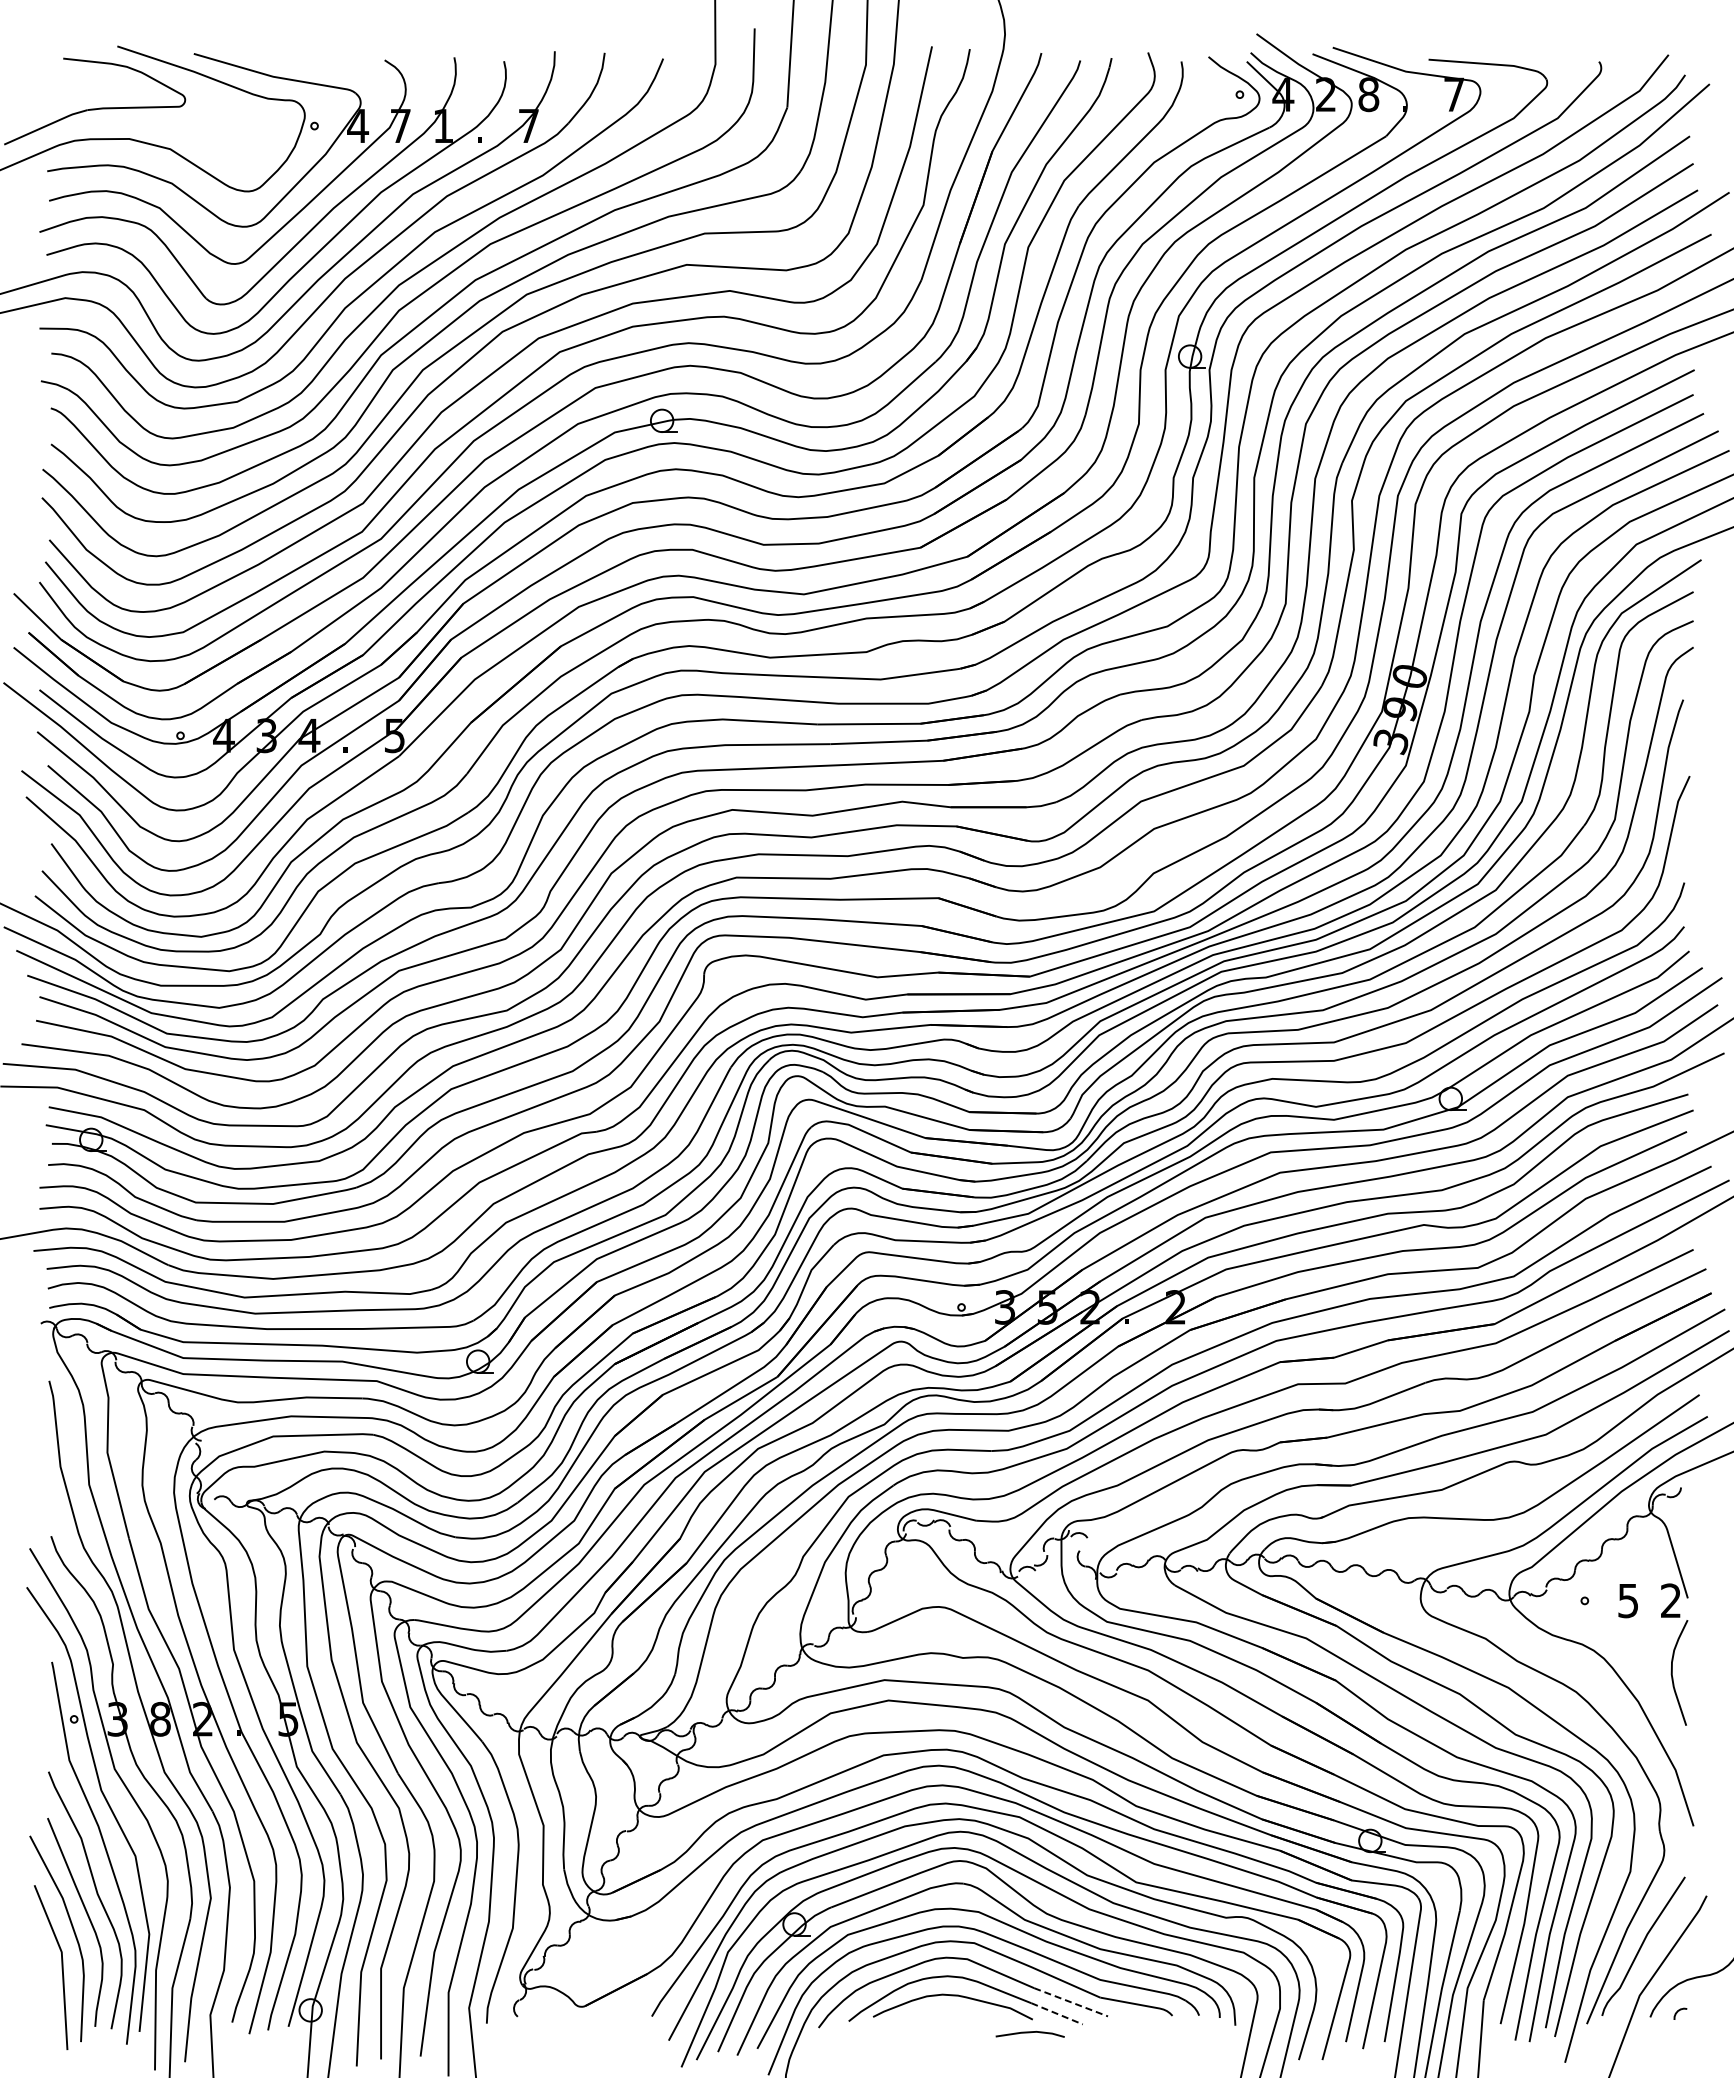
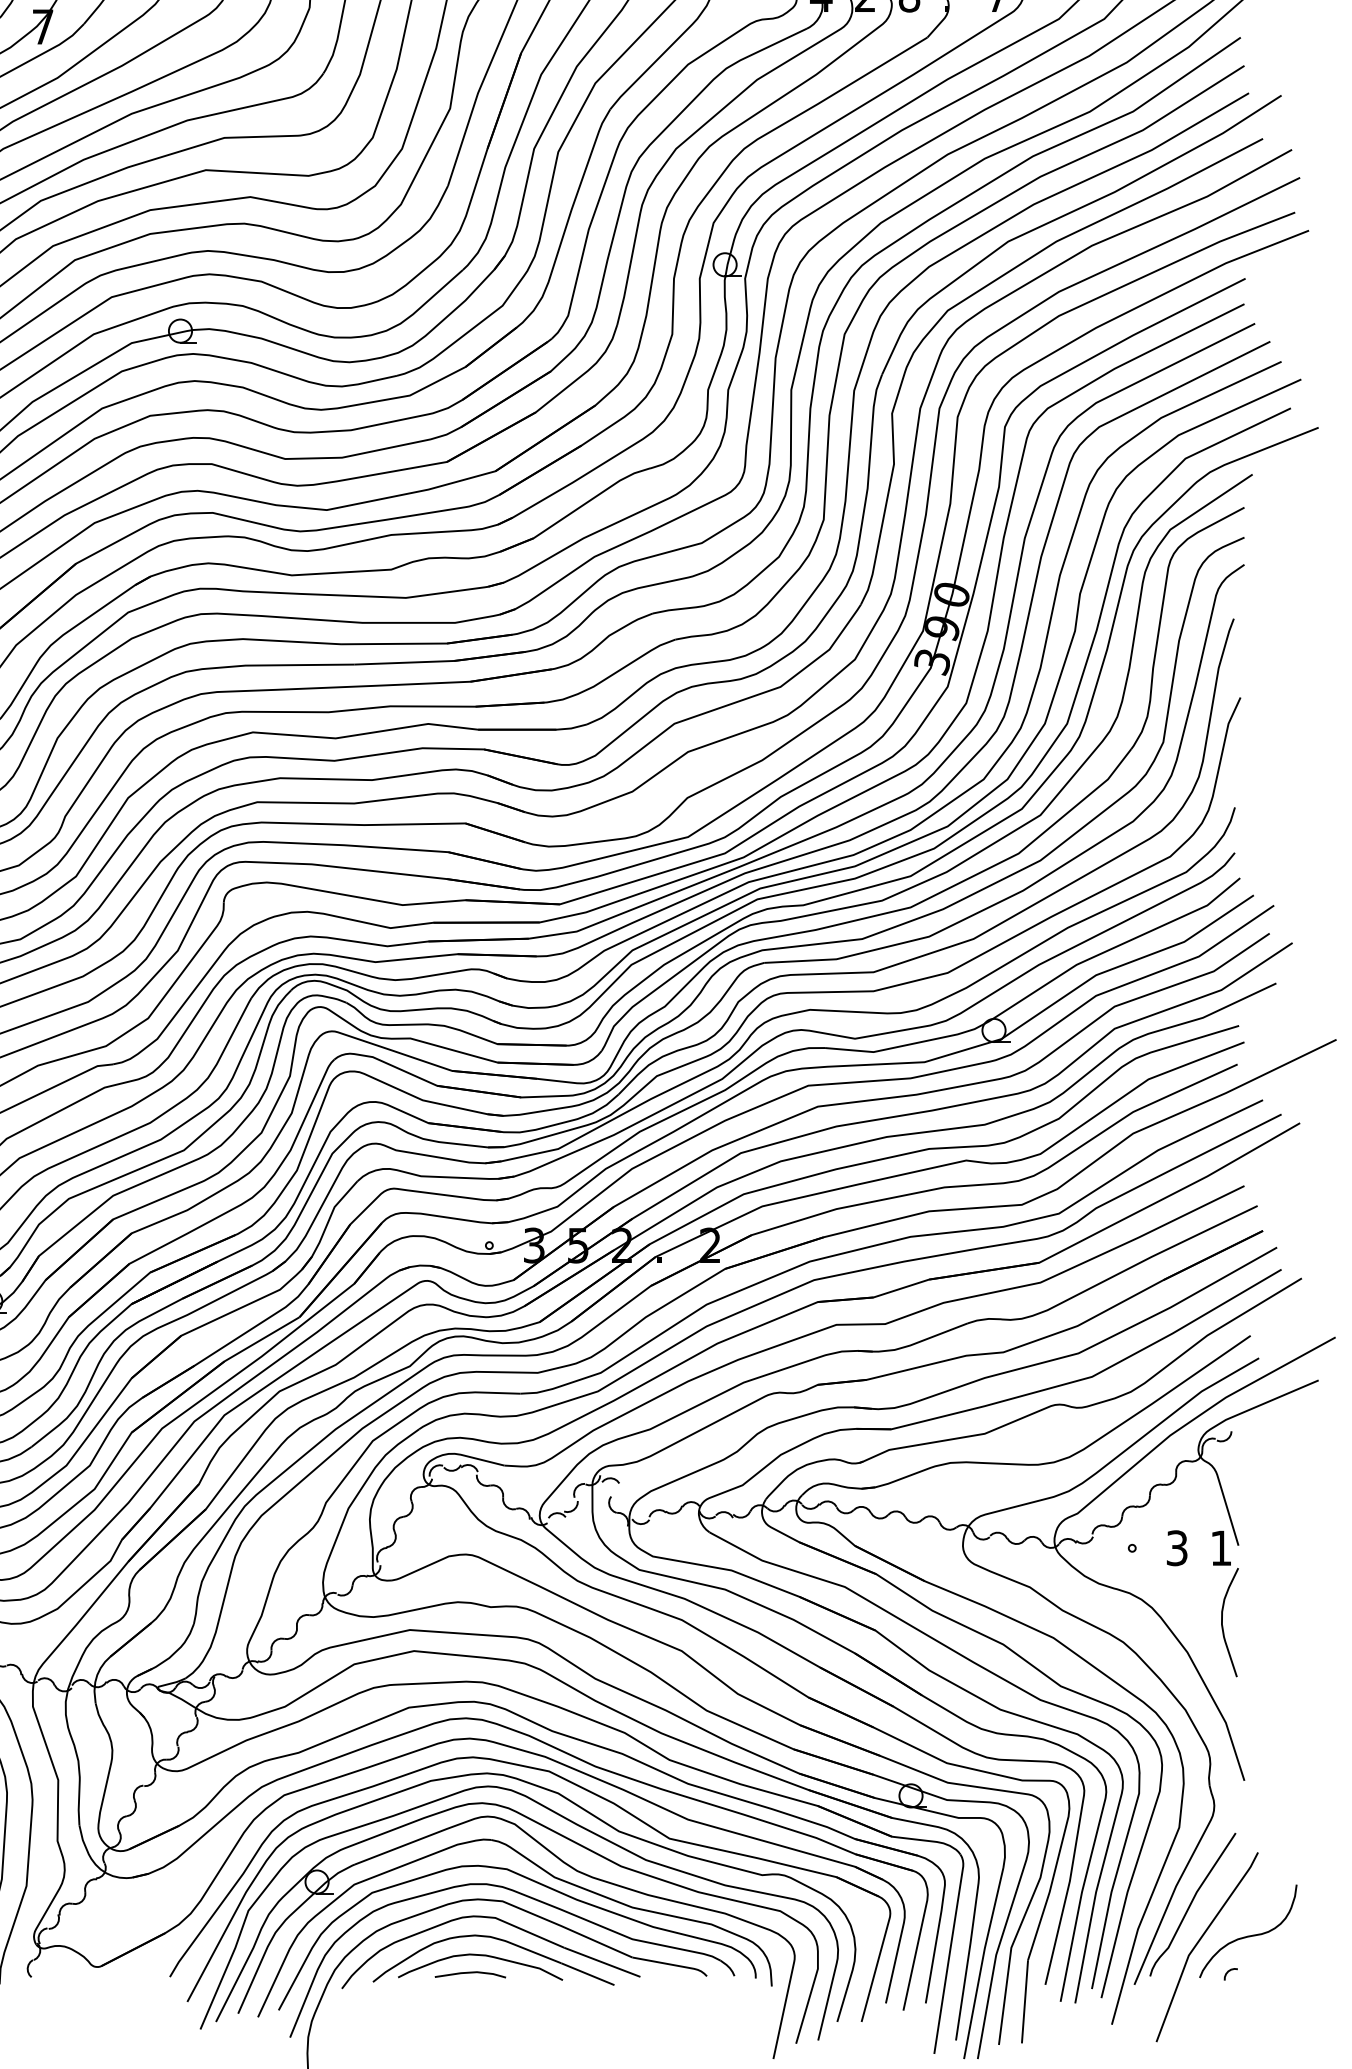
text: (1628, 1600) -> (1177, 1547), 5 -> 3
text: (1670, 1600) -> (1220, 1547), 2 -> 1
line: (1071, 2002) -> (602, 1962), dashed -> solid
line: (1057, 2013) -> (588, 1973), dashed -> solid
line: (1029, 2033) -> (469, 1973), moved

